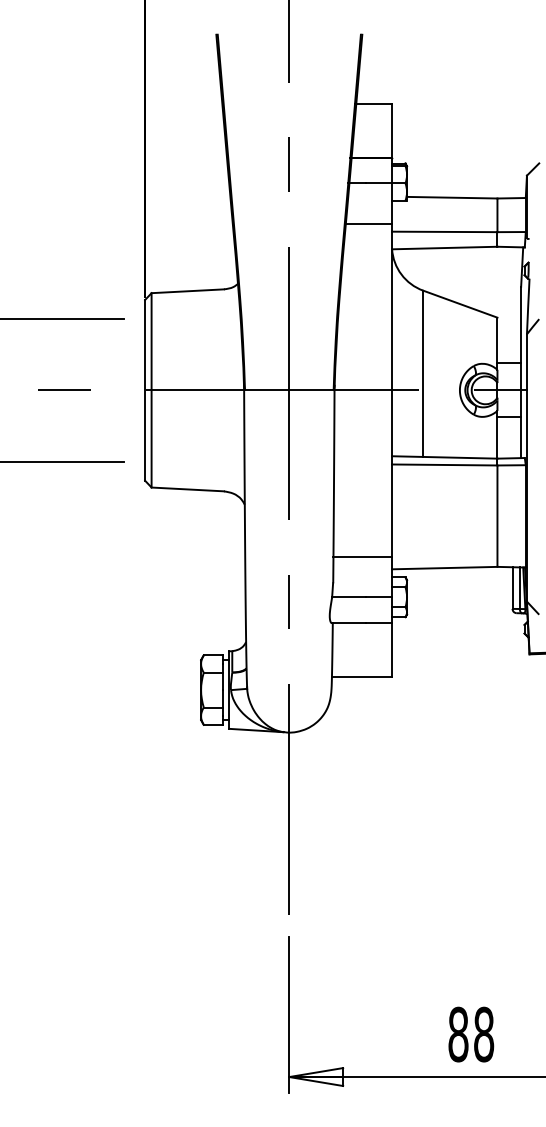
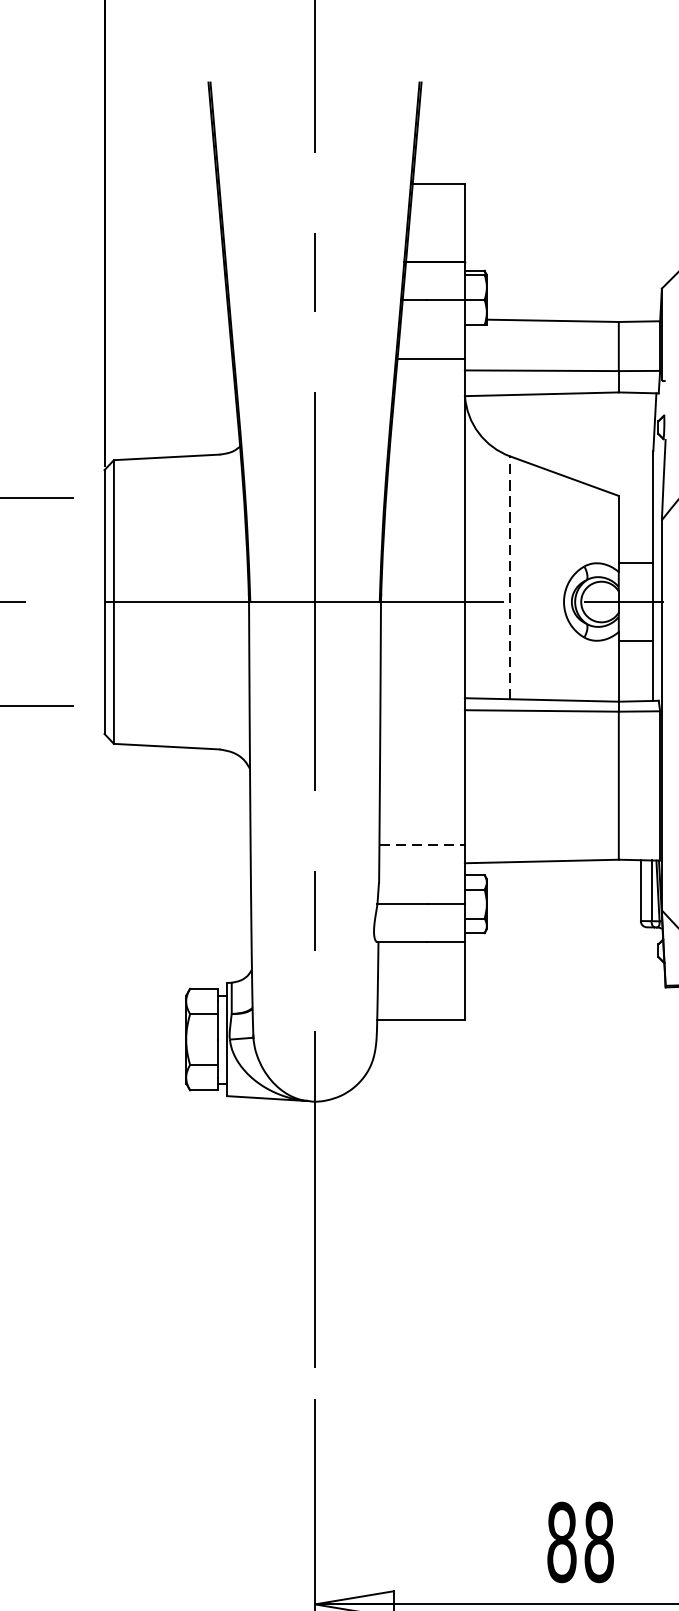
line: (423, 373) -> (510, 577), solid -> dashed
line: (363, 556) -> (423, 844), solid -> dashed

